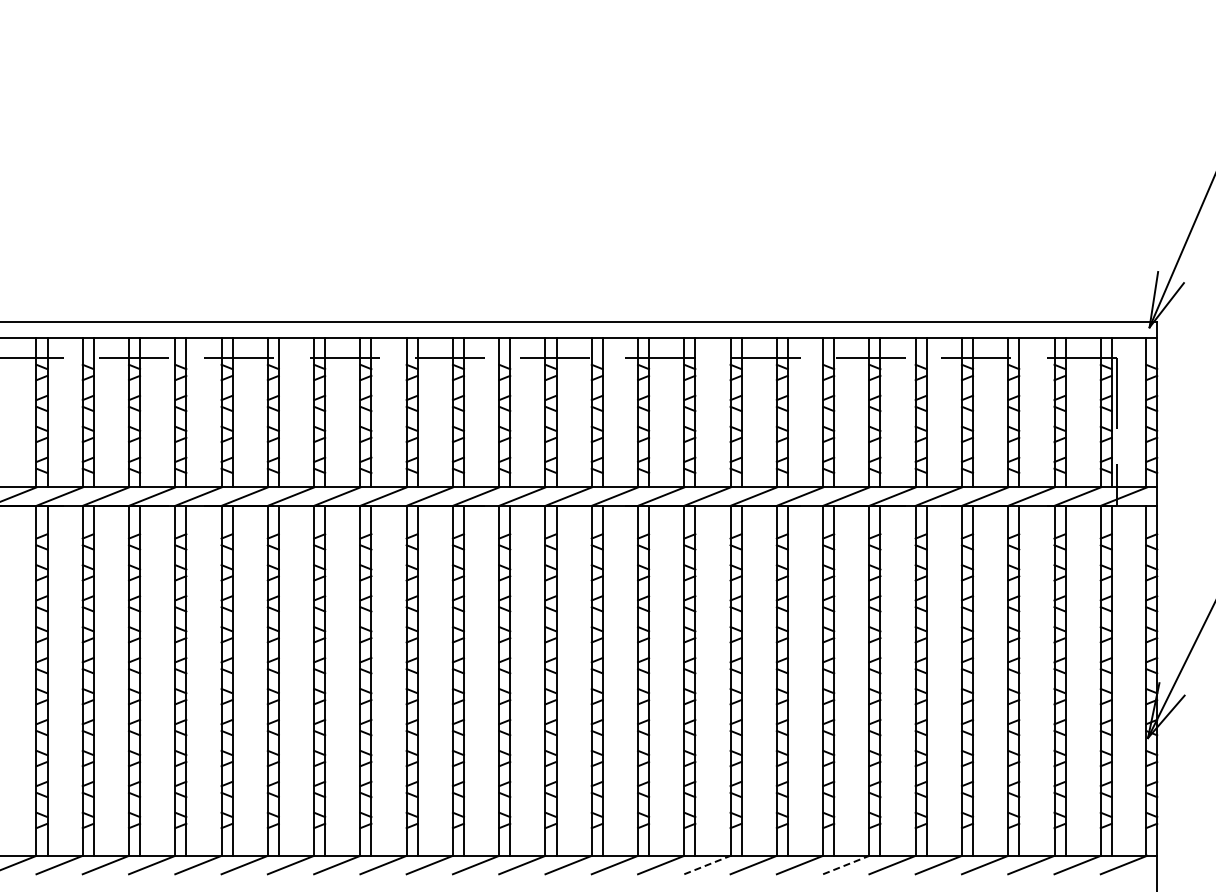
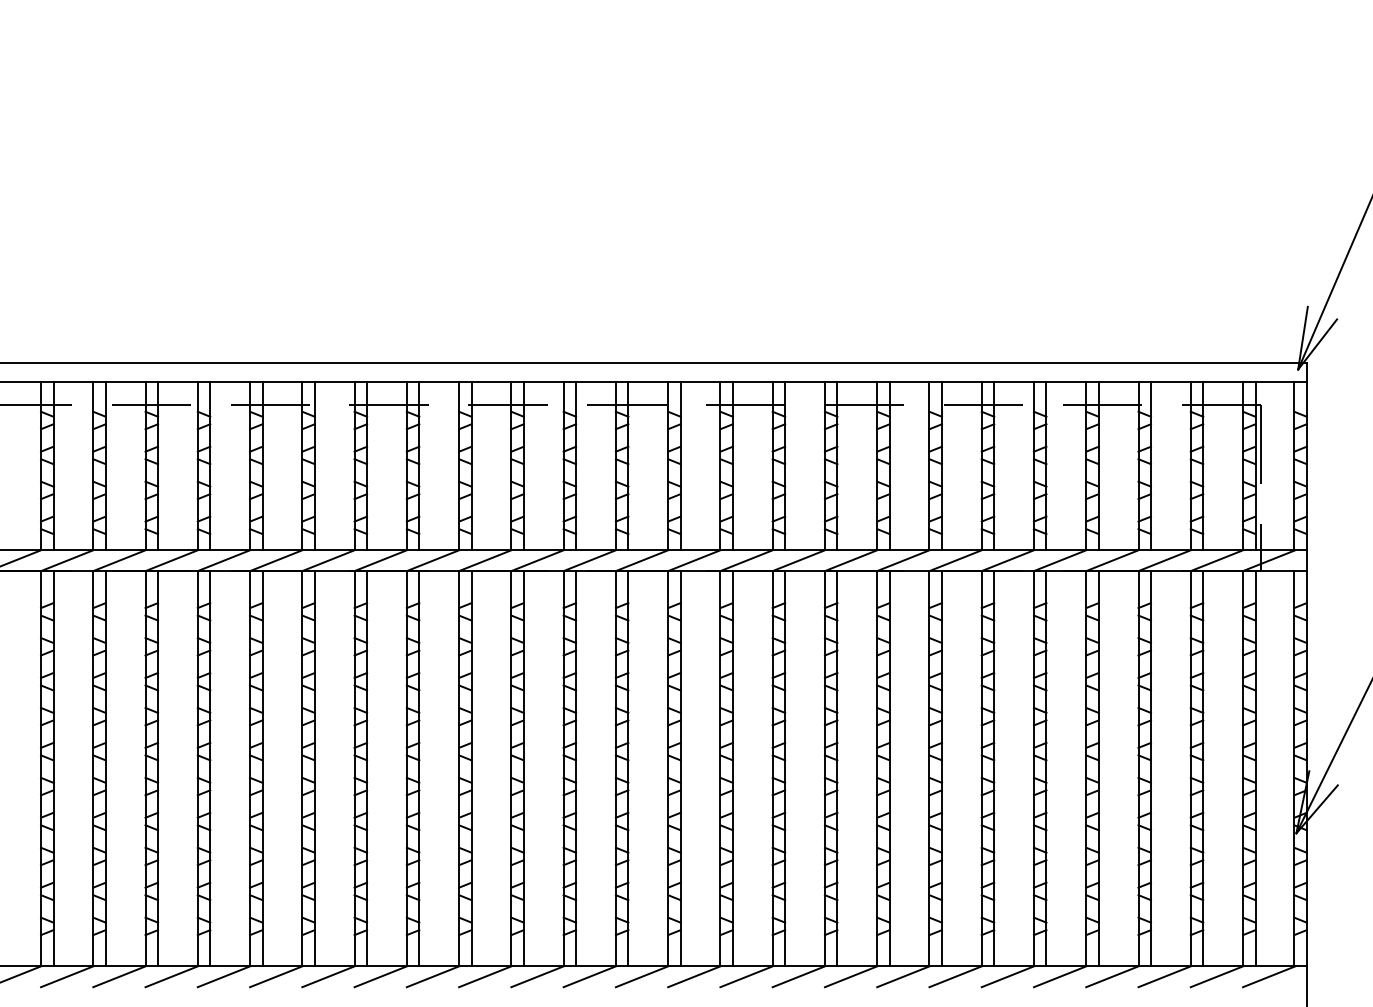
line: (707, 865) -> (798, 977), dashed -> solid
line: (846, 865) -> (955, 977), dashed -> solid

